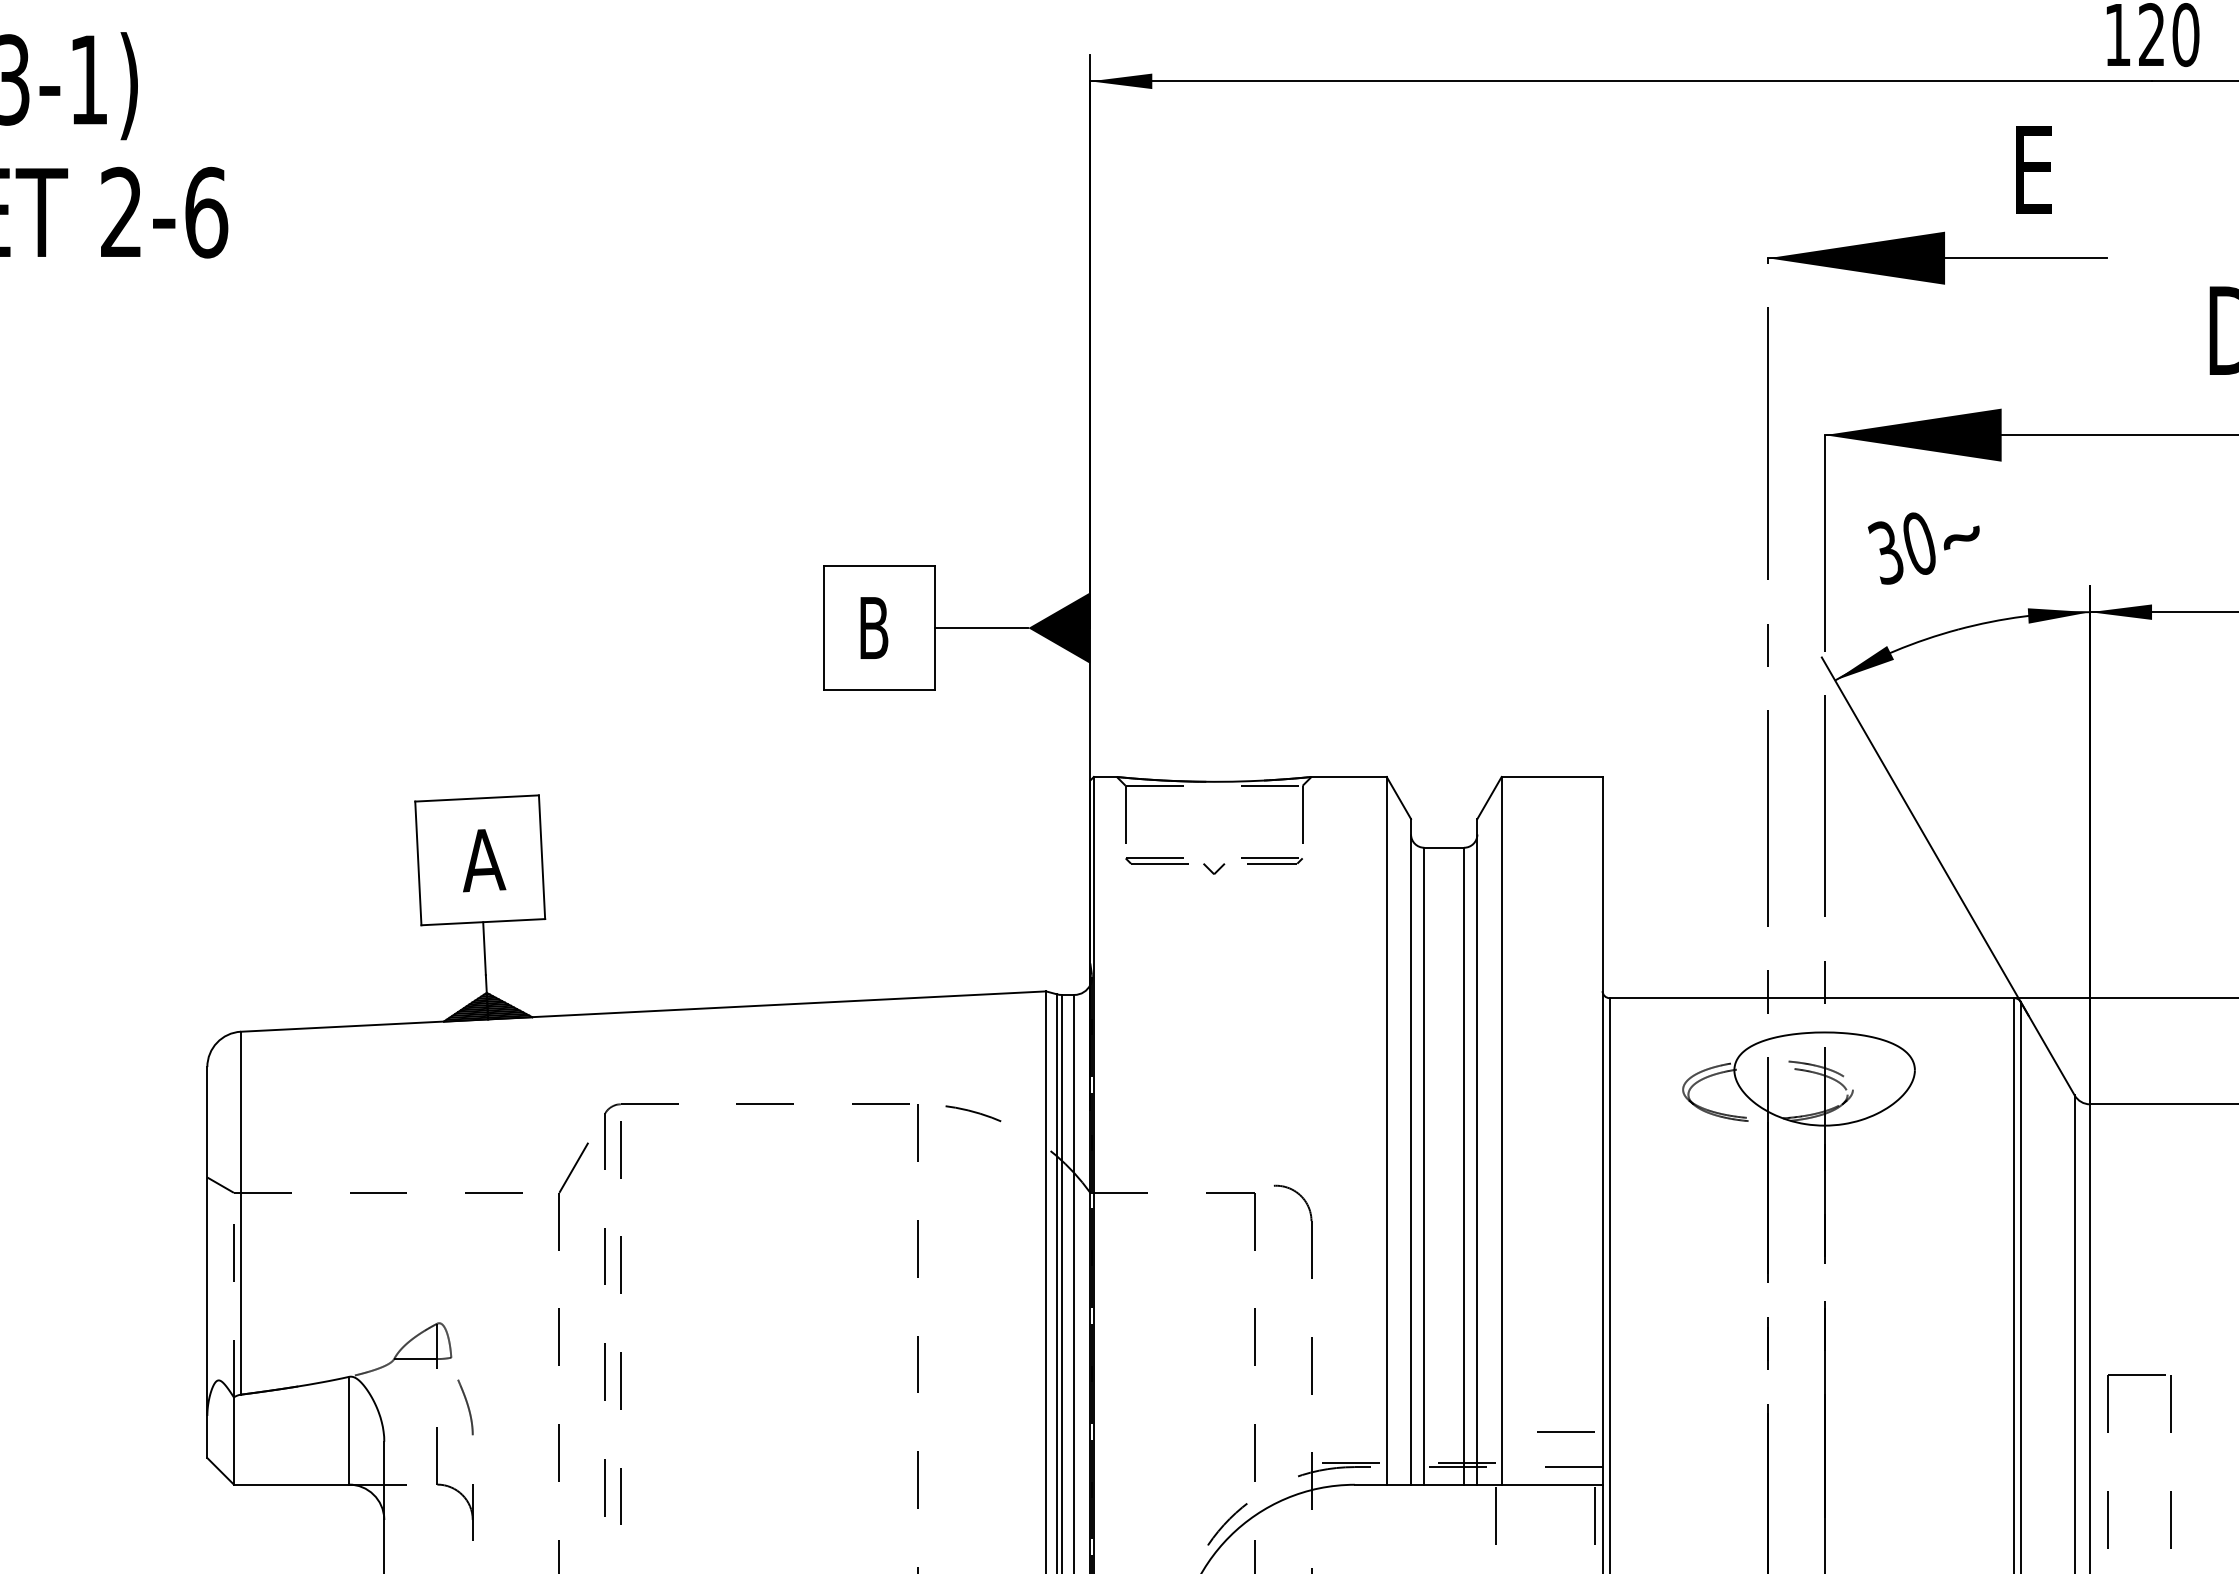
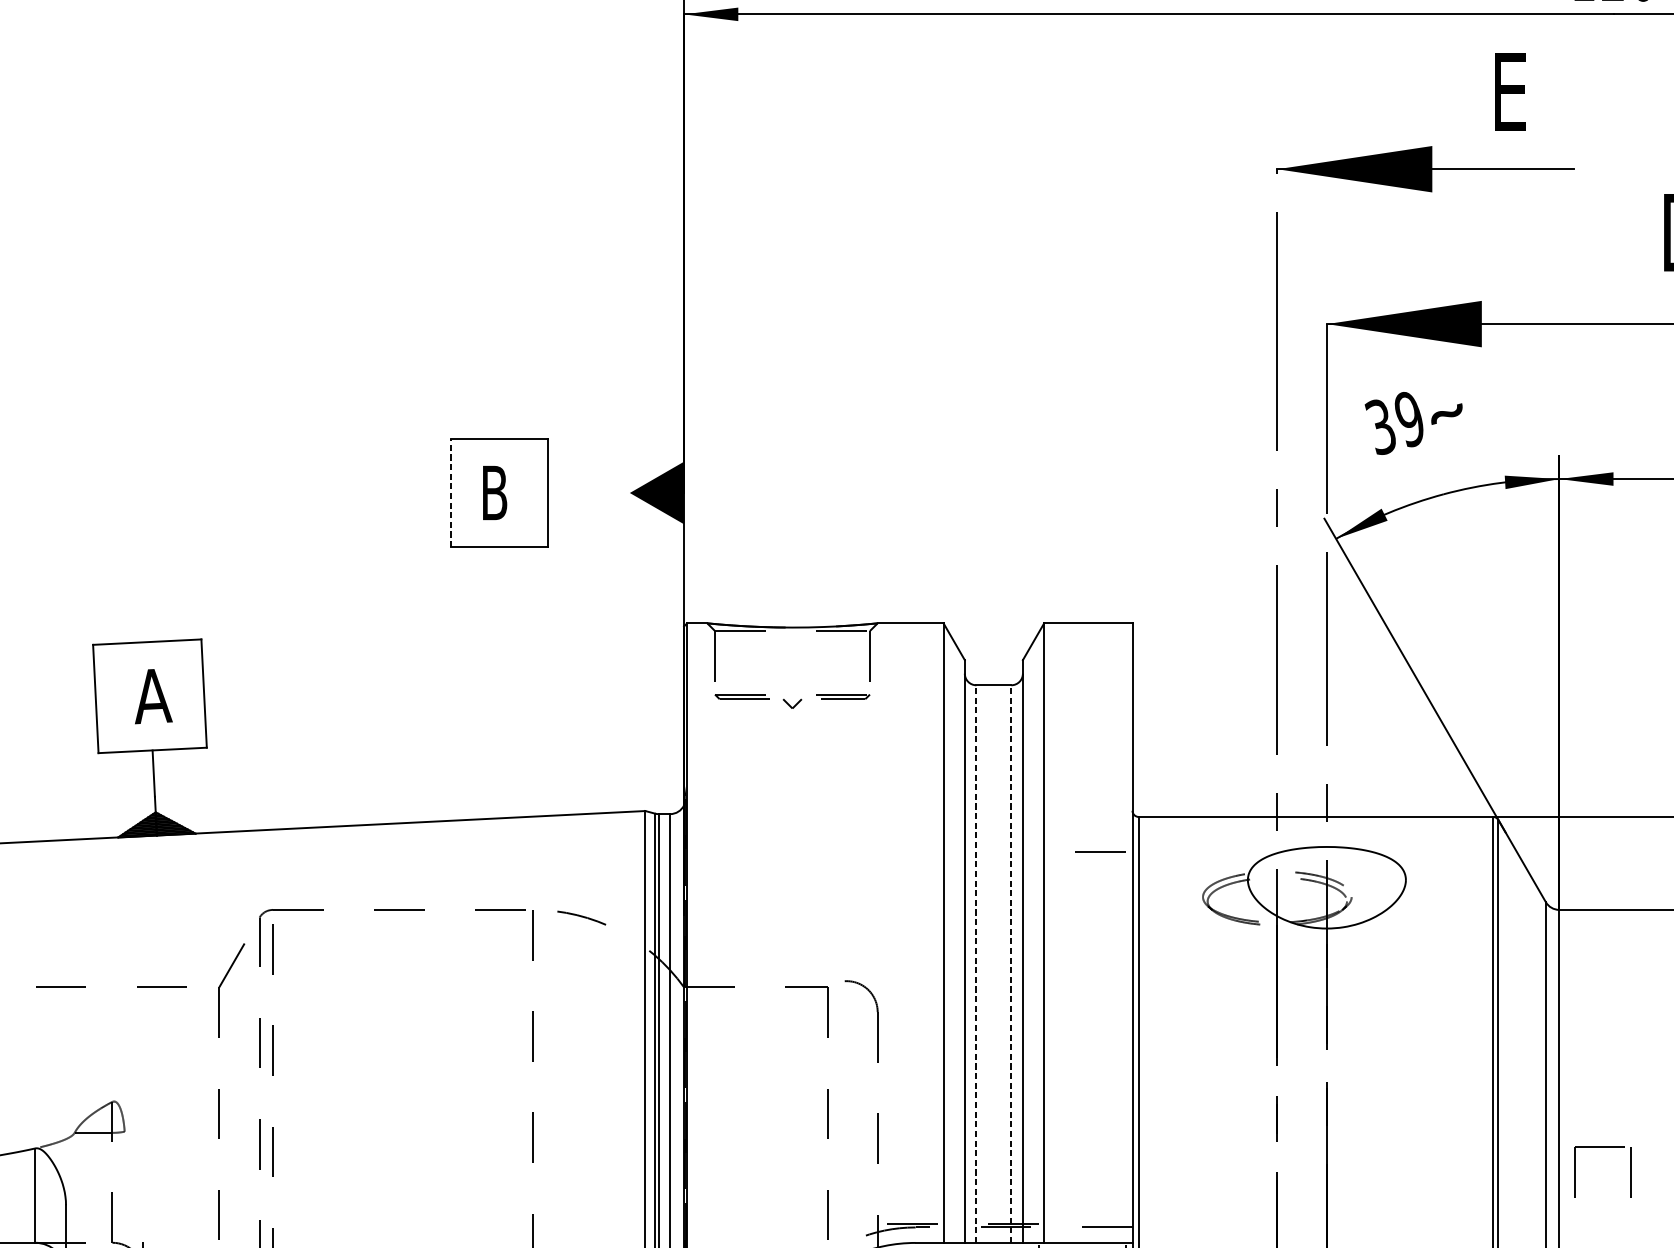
text: (1918, 543) -> (1409, 418), 30 -> 39
line: (824, 628) -> (451, 493), solid -> dashed
line: (981, 628) -> (588, 493), removed
line: (1424, 1166) -> (976, 964), solid -> dashed
line: (1464, 1166) -> (1011, 964), solid -> dashed
curve: (467, 1407) -> (138, 1175), removed
line: (1565, 1431) -> (1100, 851), moved

